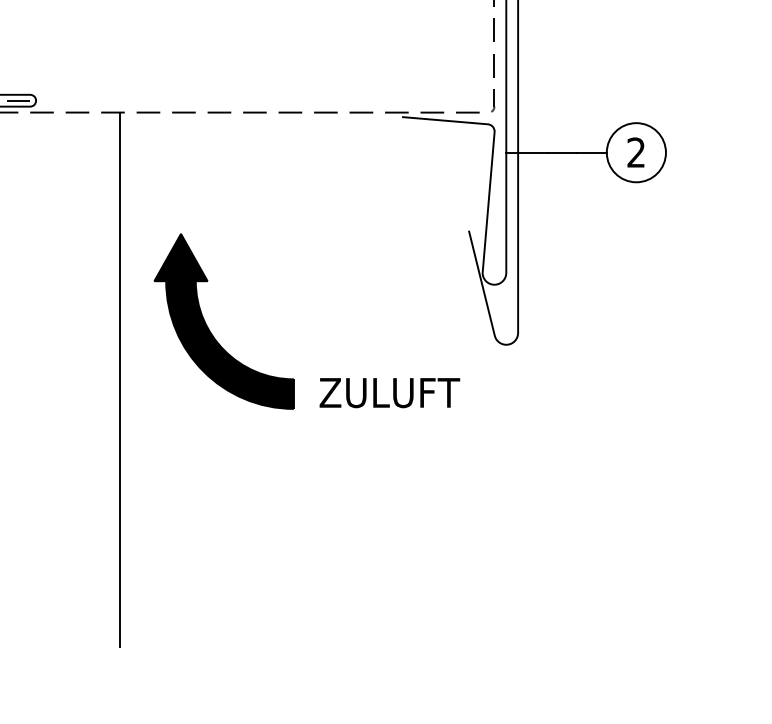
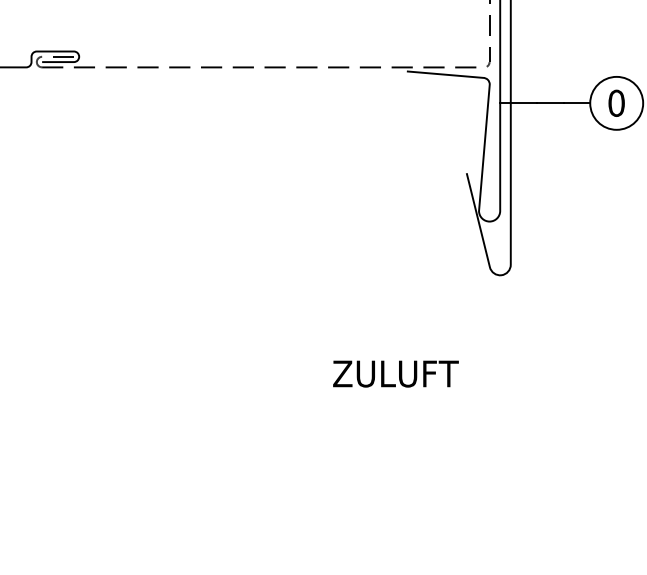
text: (636, 152) -> (616, 103), 2 -> 0
part: (209, 328) -> (234, 260), removed
line: (120, 379) -> (154, 306), removed
text: (389, 393) -> (395, 374), moved

